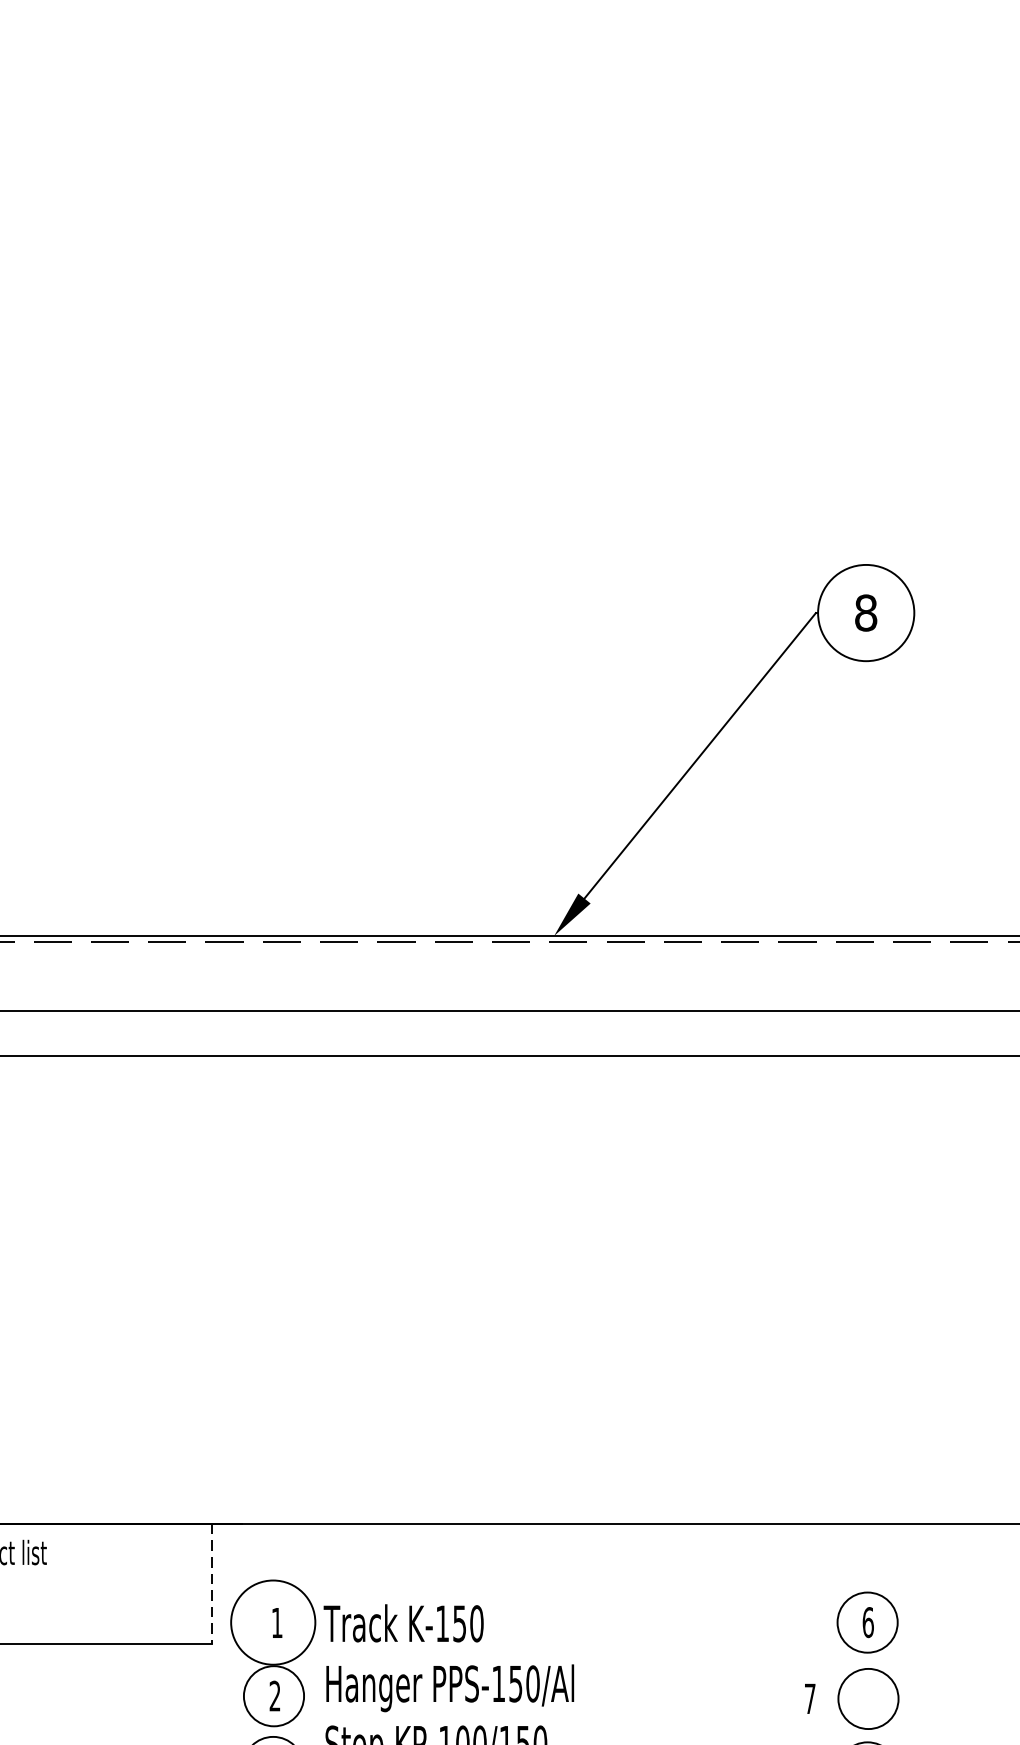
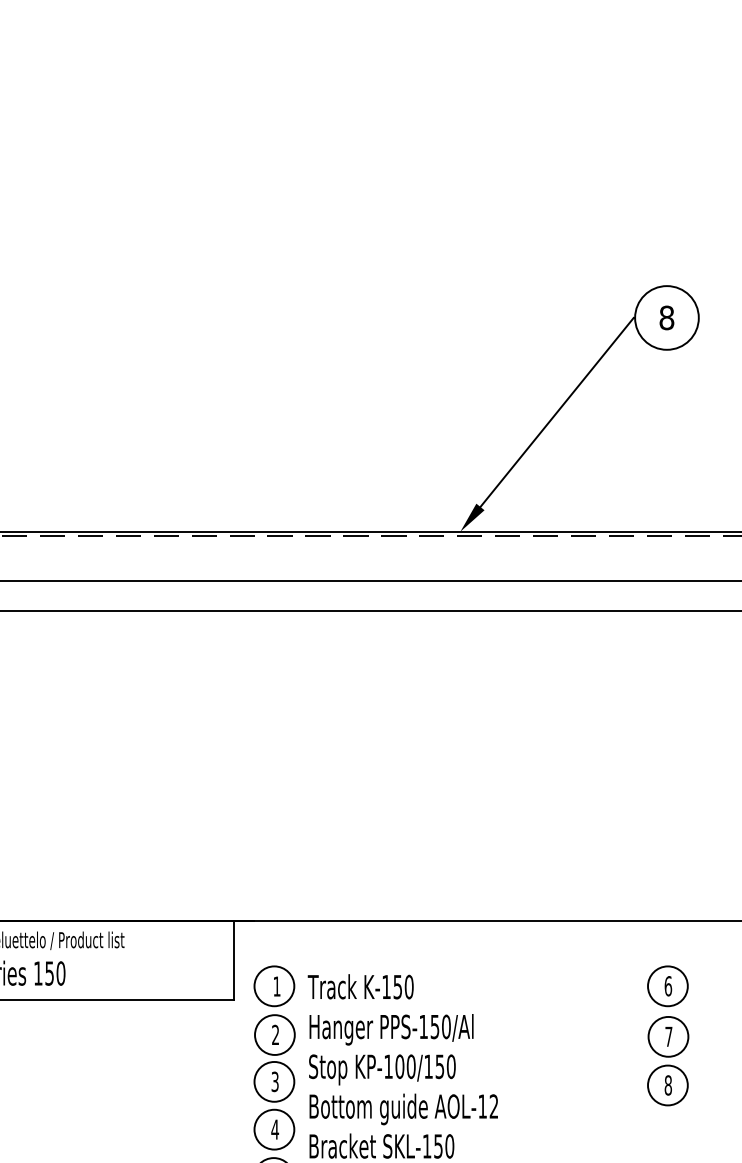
line: (211, 1583) -> (233, 960), dashed -> solid
circle: (273, 1622) -> (274, 986), size x0.71
text: (809, 1698) -> (668, 1036), moved

